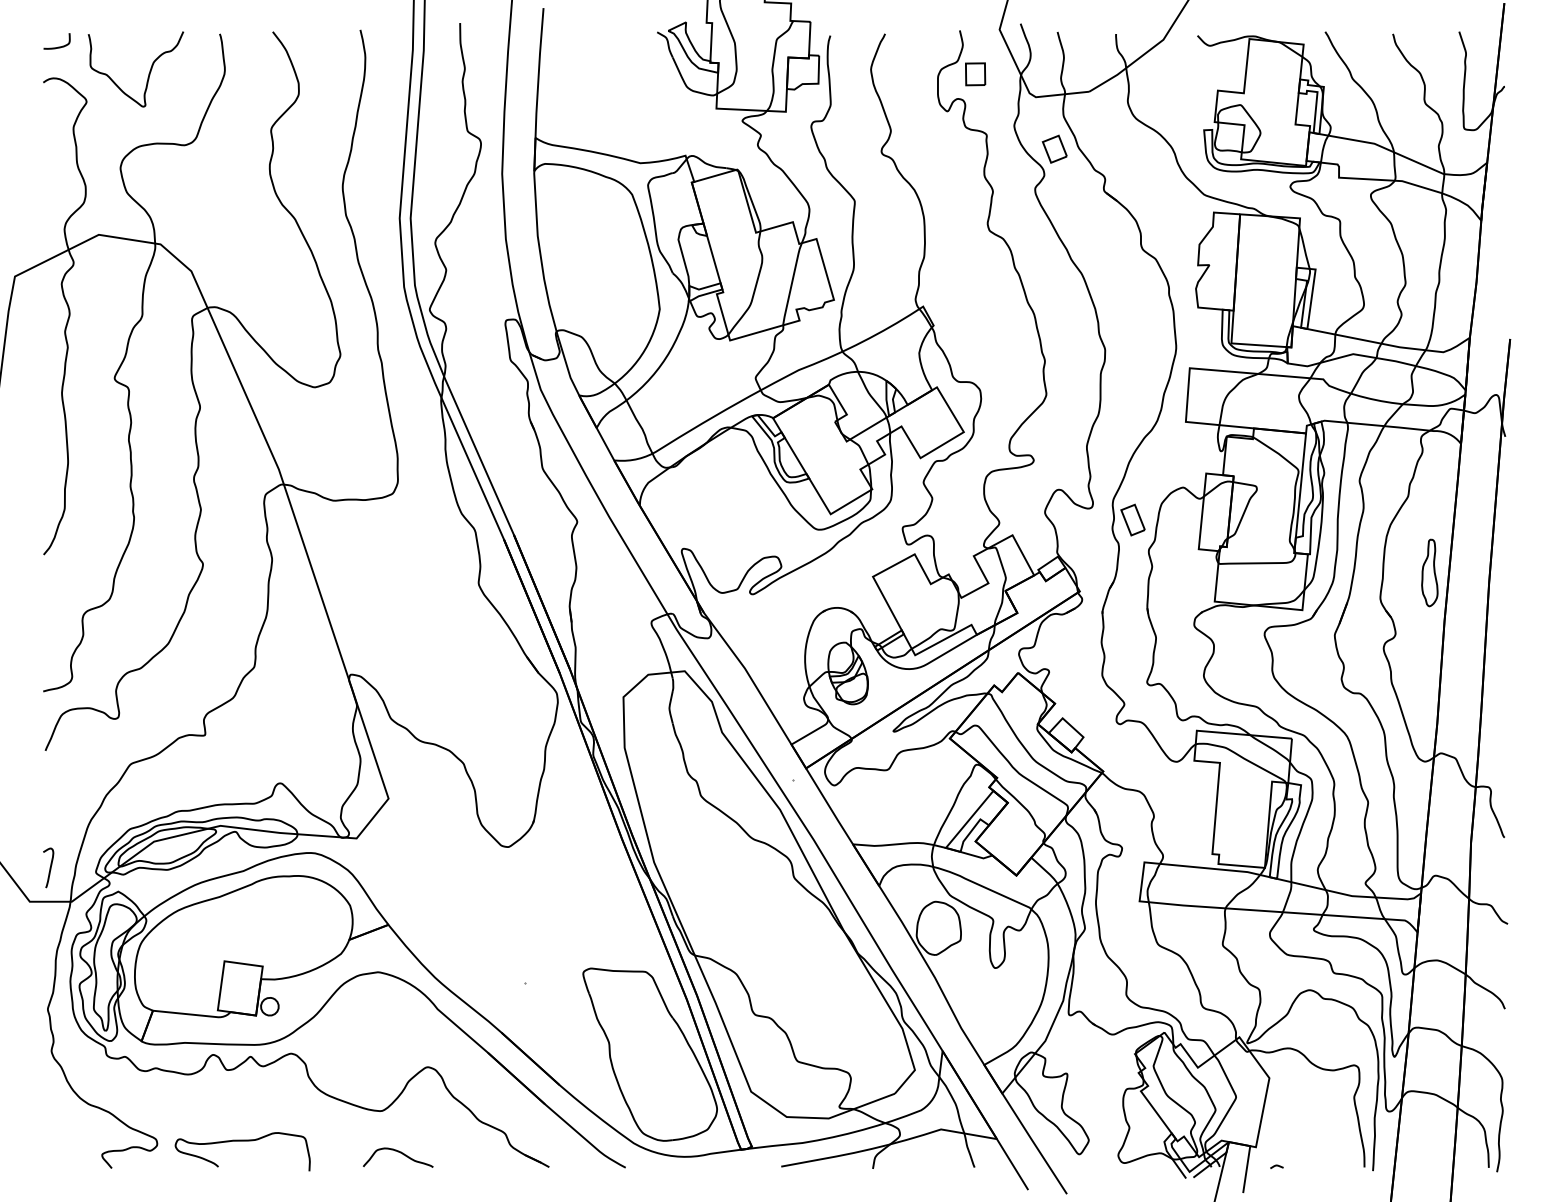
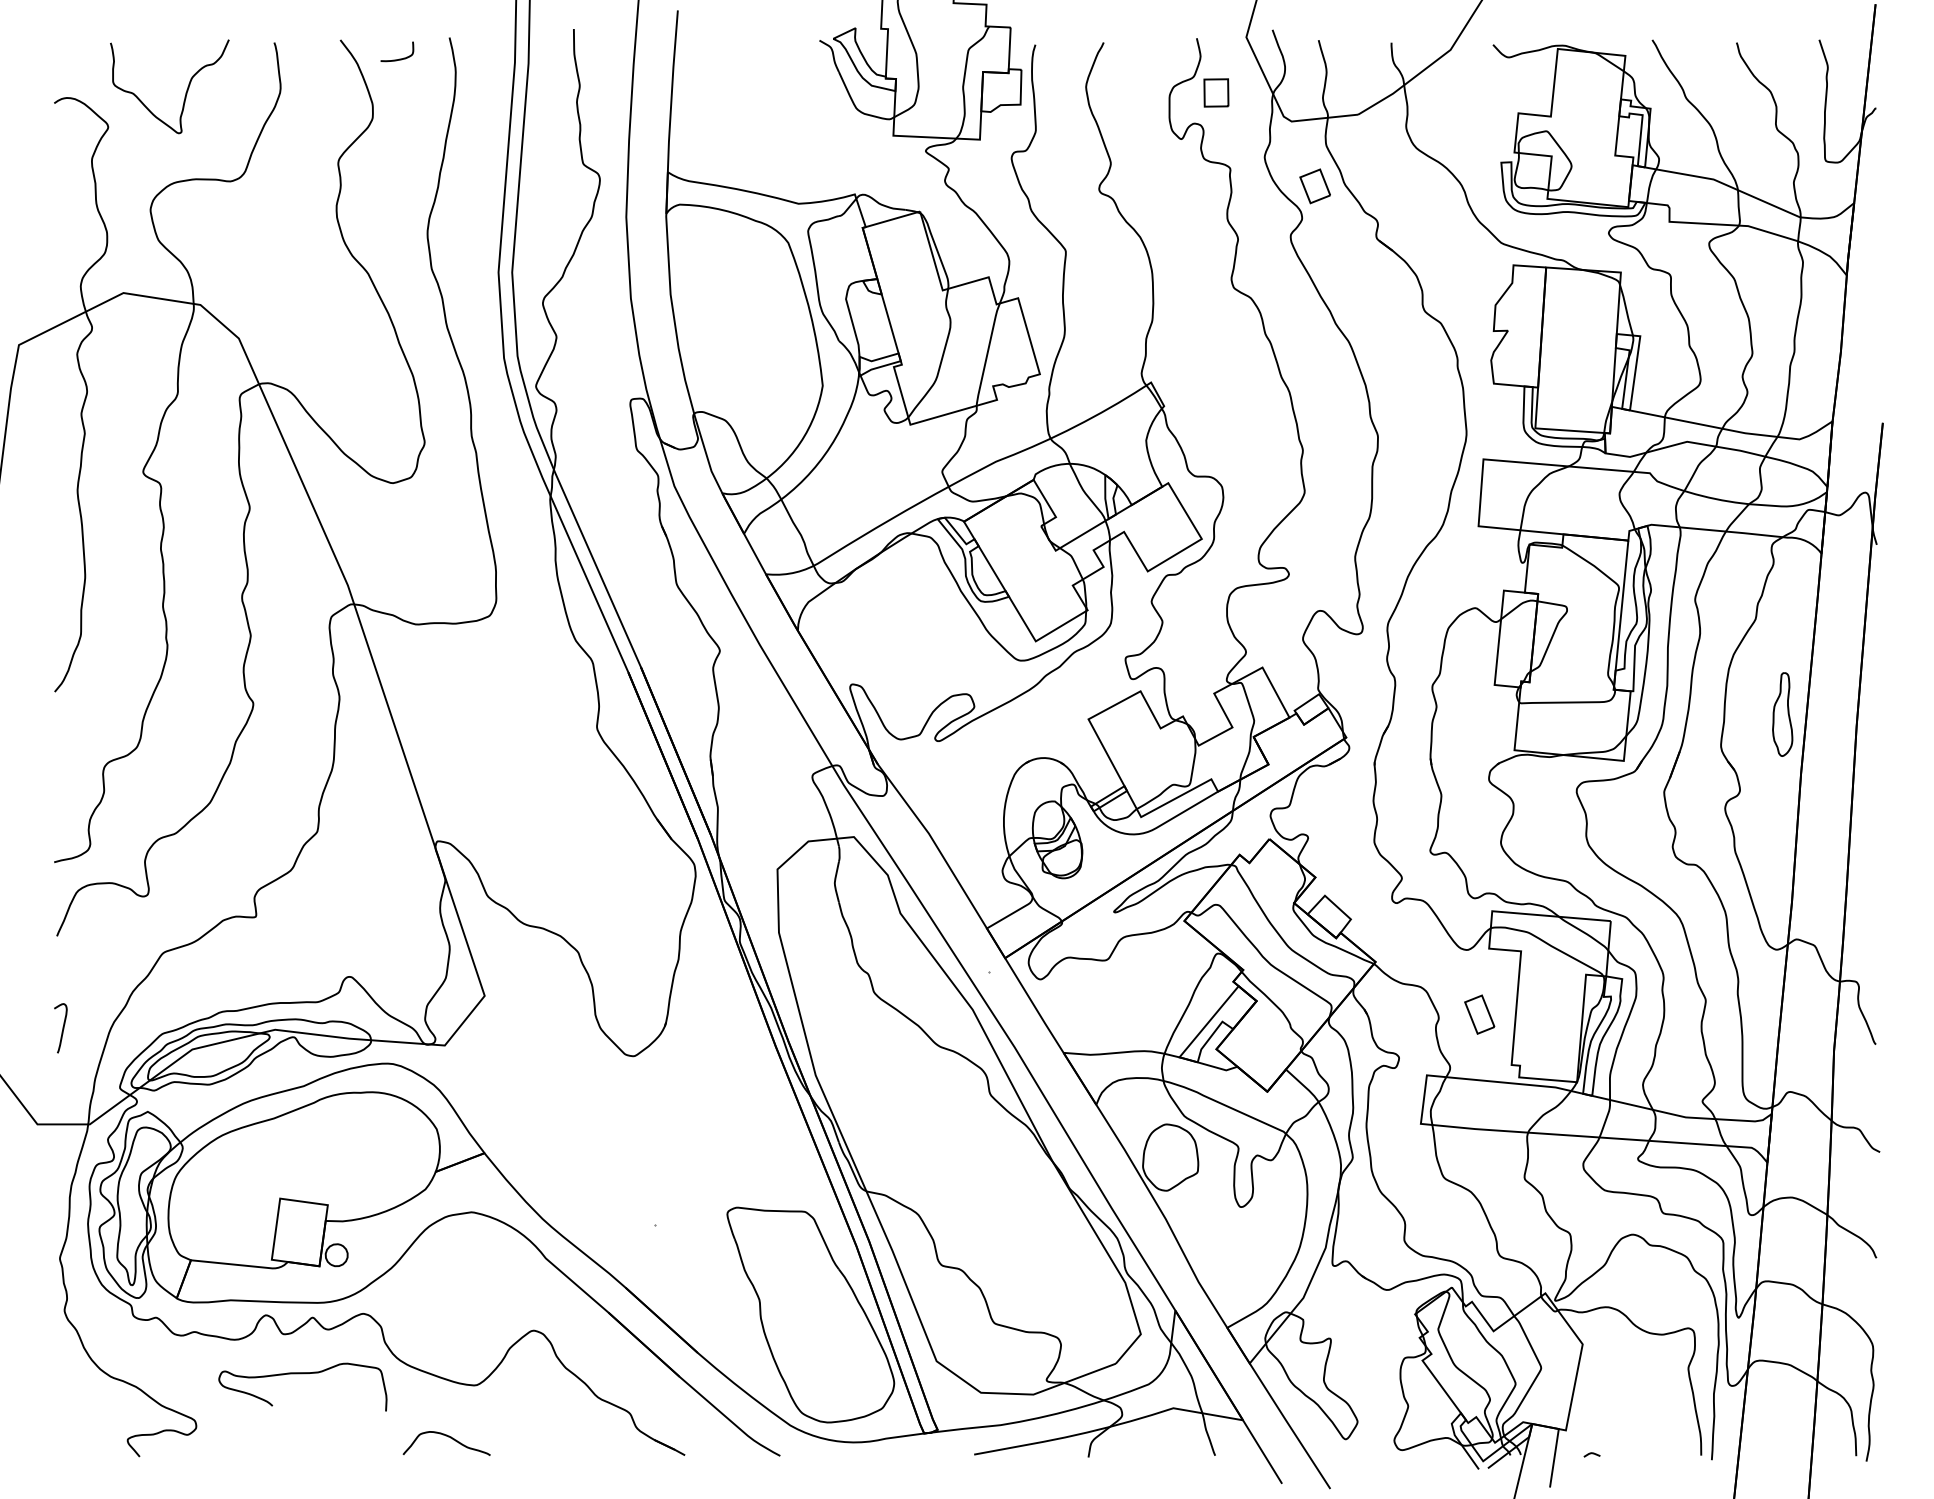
curve: (58, 46) -> (399, 58), moved
part: (1132, 519) -> (1479, 1014), moved
curve: (49, 868) -> (62, 1028), moved
curve: (242, 1141) -> (302, 1374), moved
curve: (399, 1152) -> (448, 1437), moved

